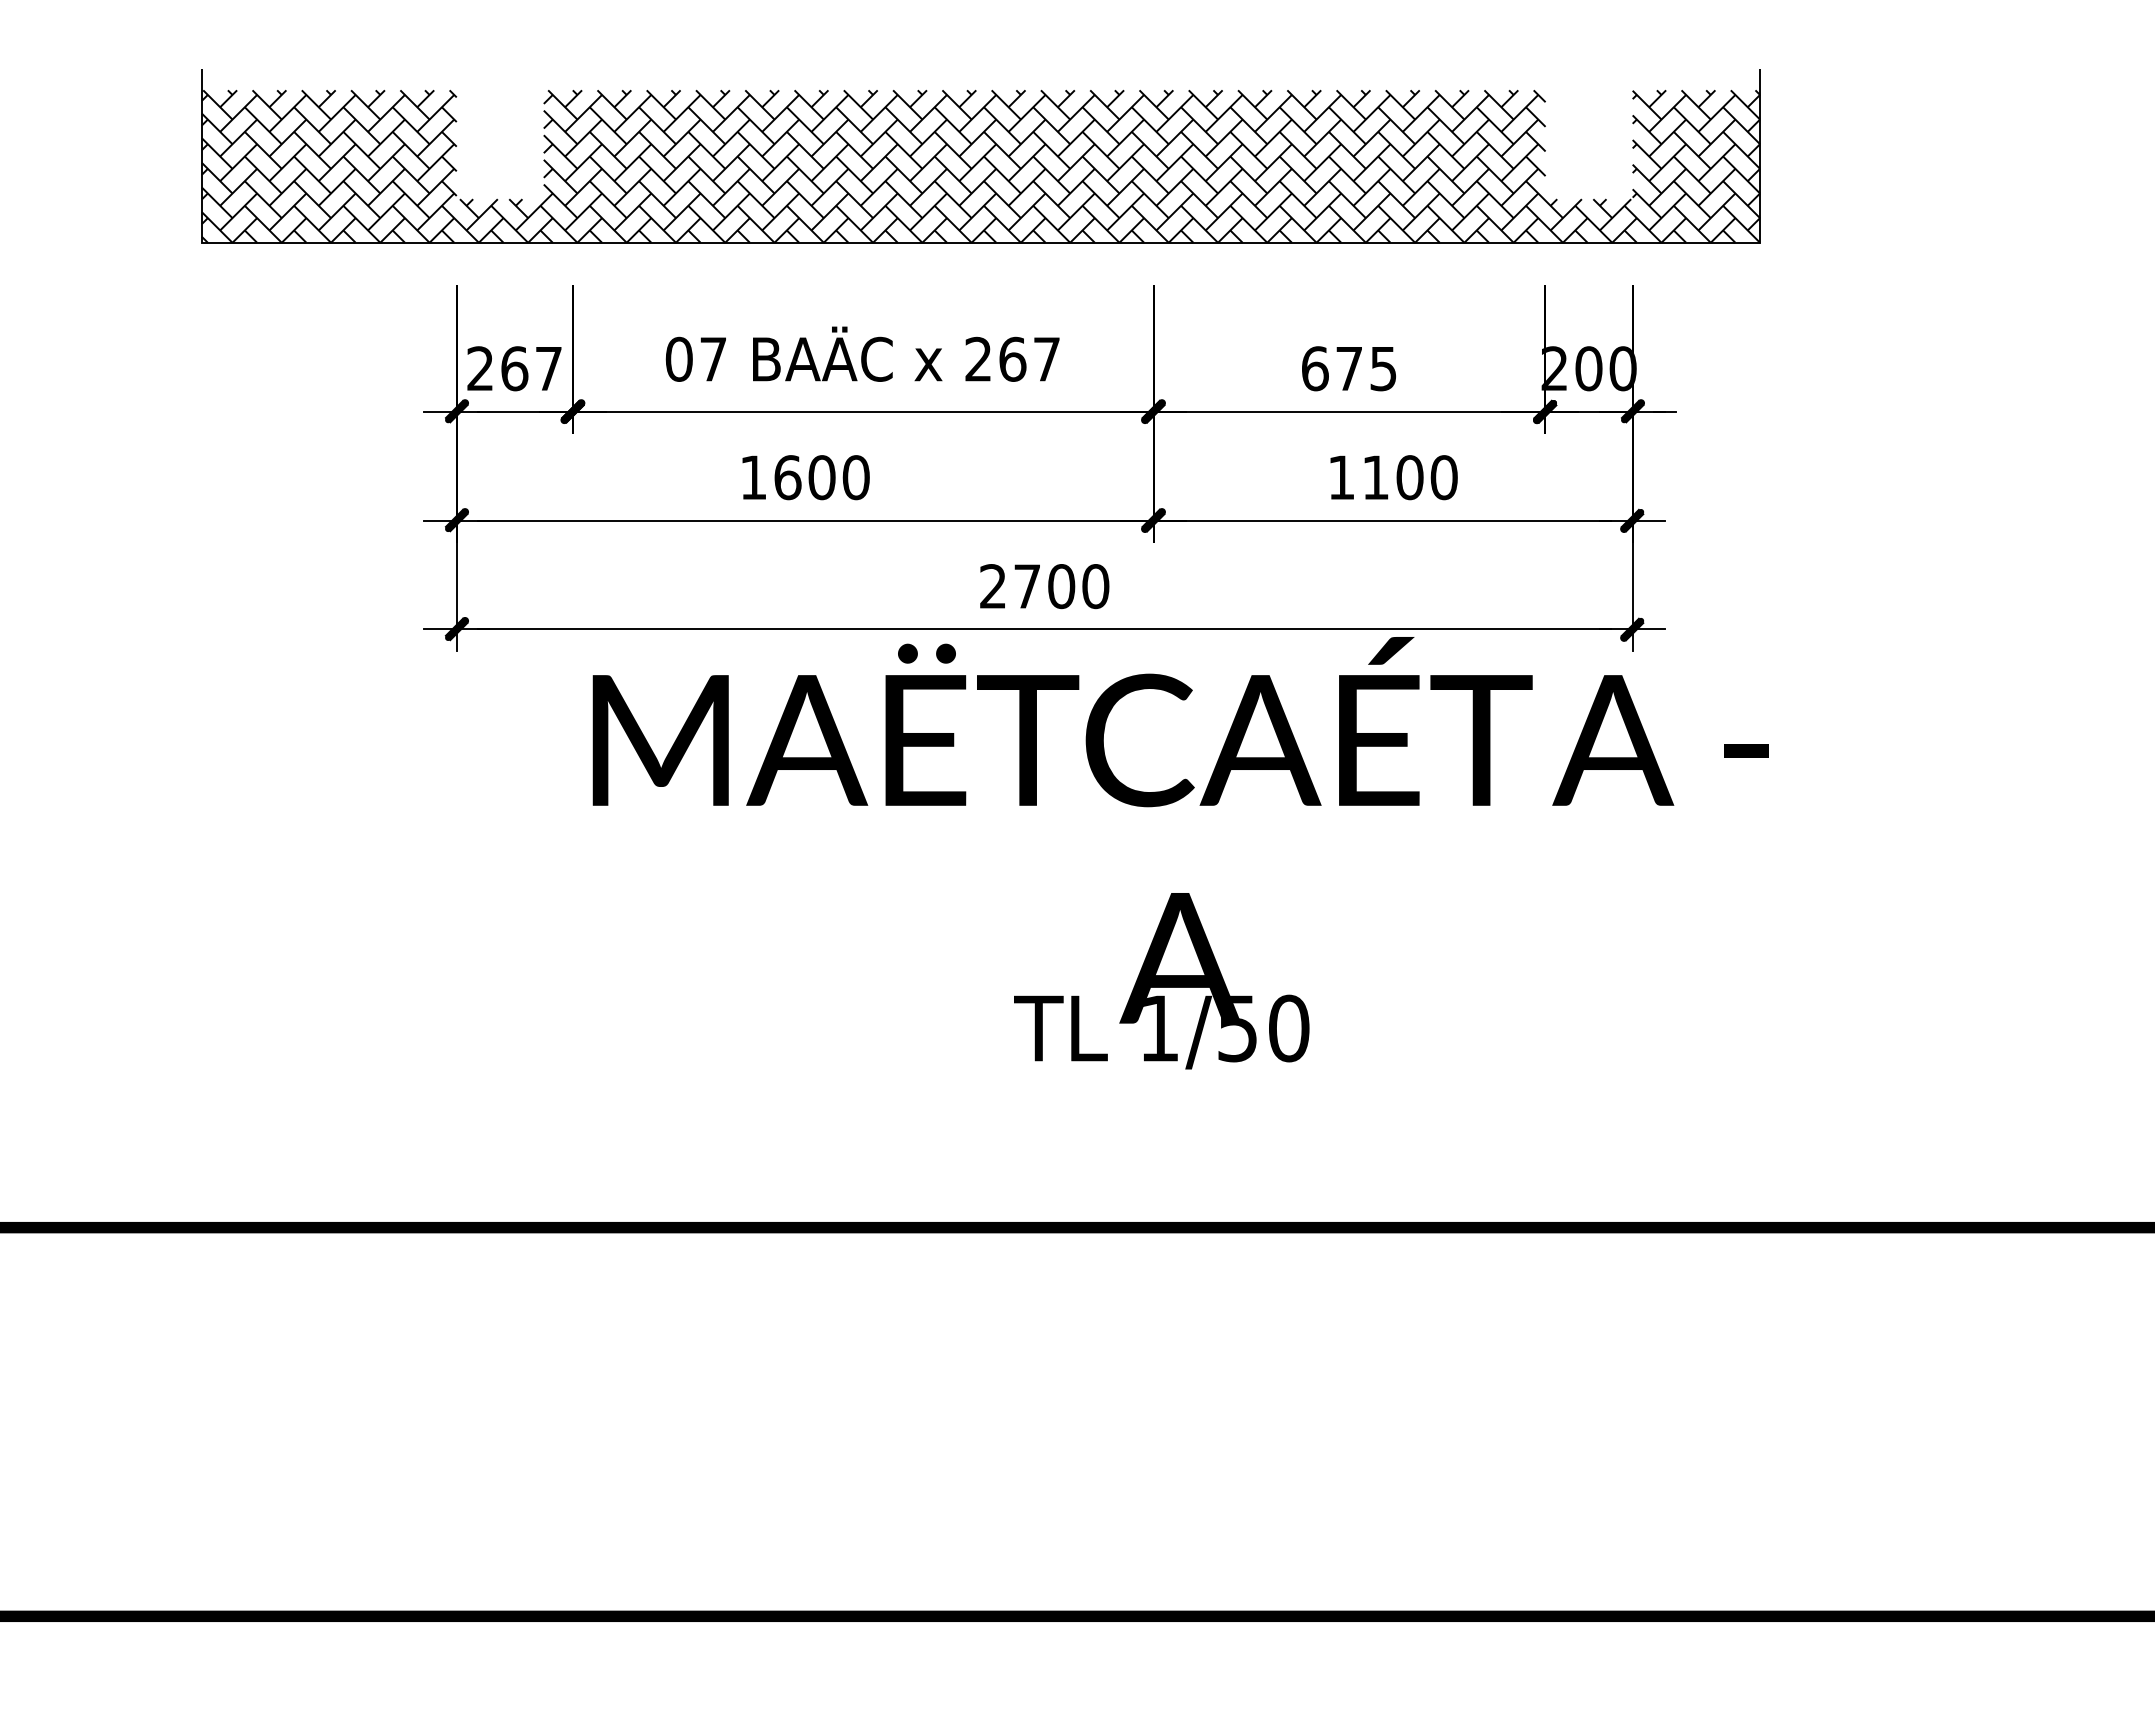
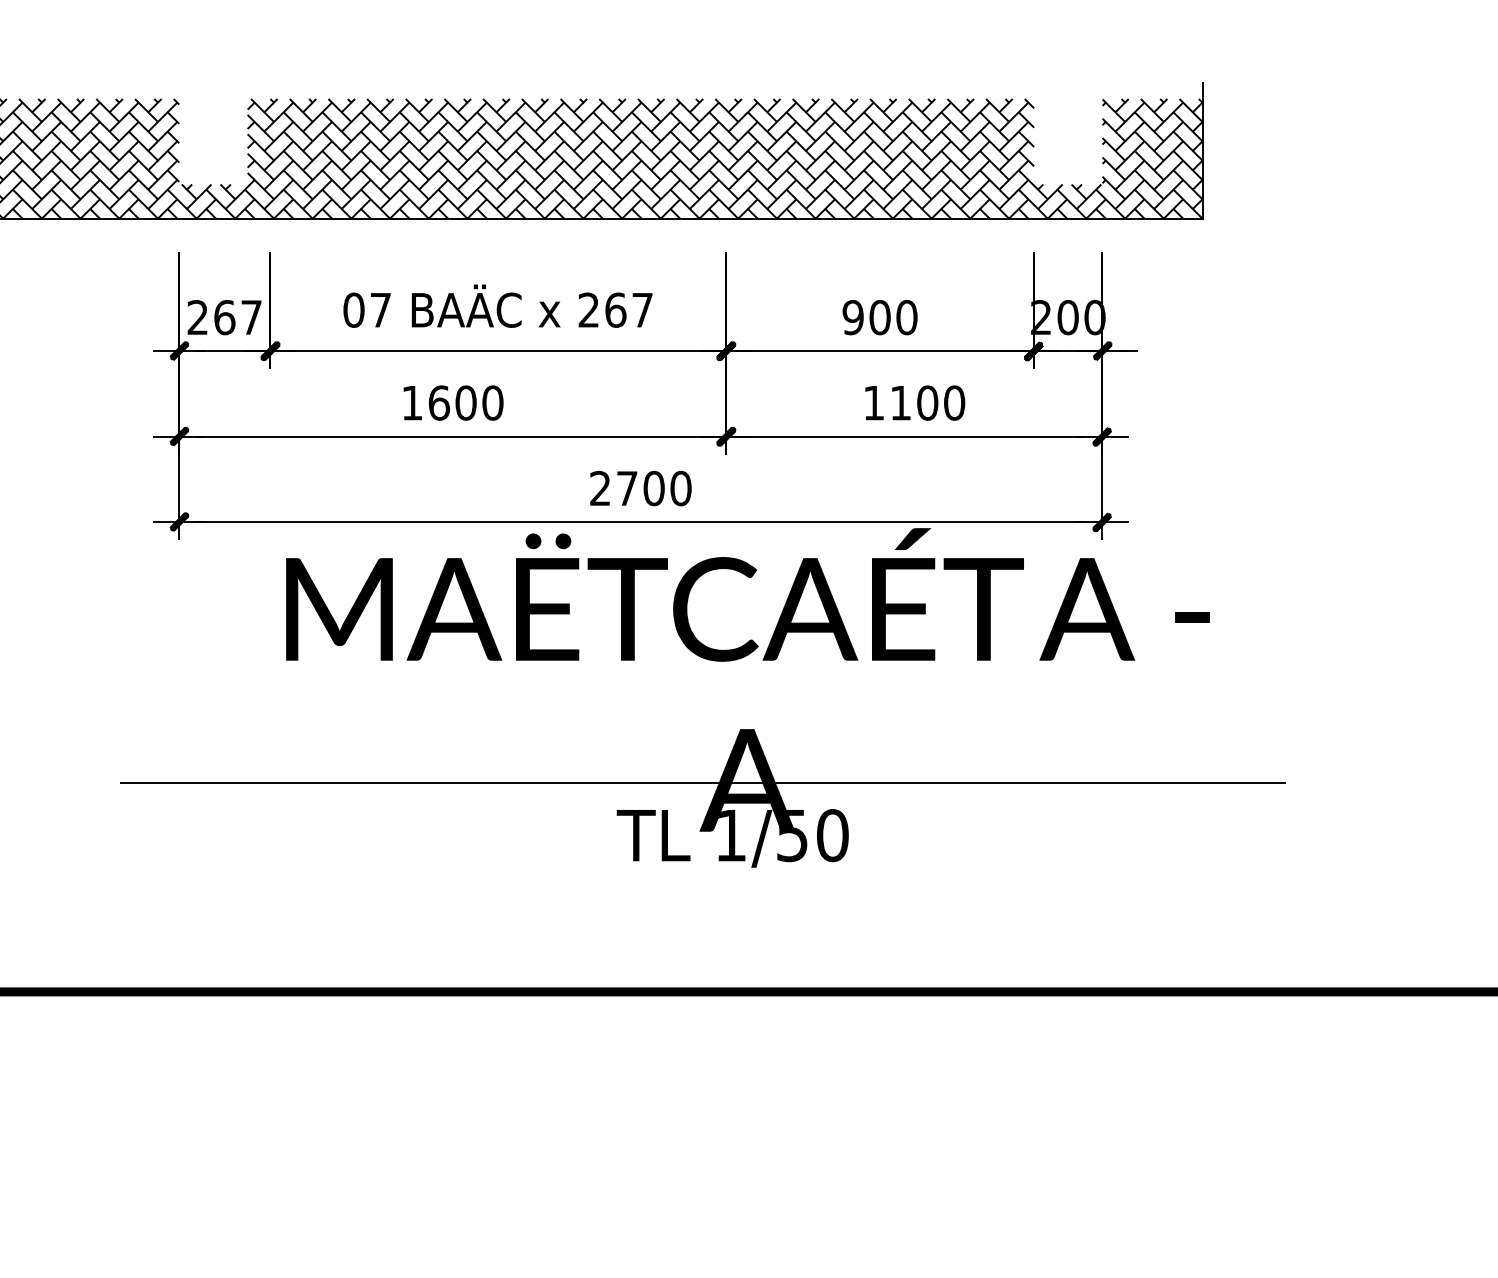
text: (1349, 368) -> (880, 317), 675 -> 900
line: (1123, 962) -> (702, 783), added

